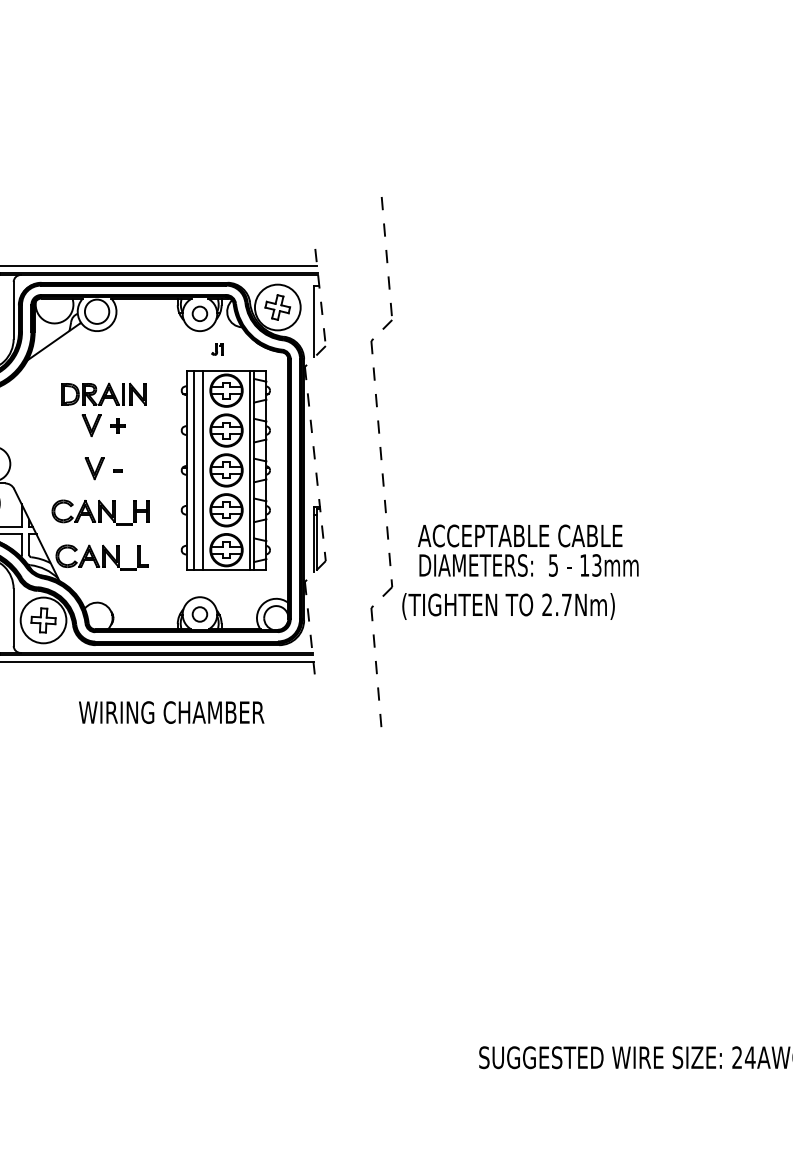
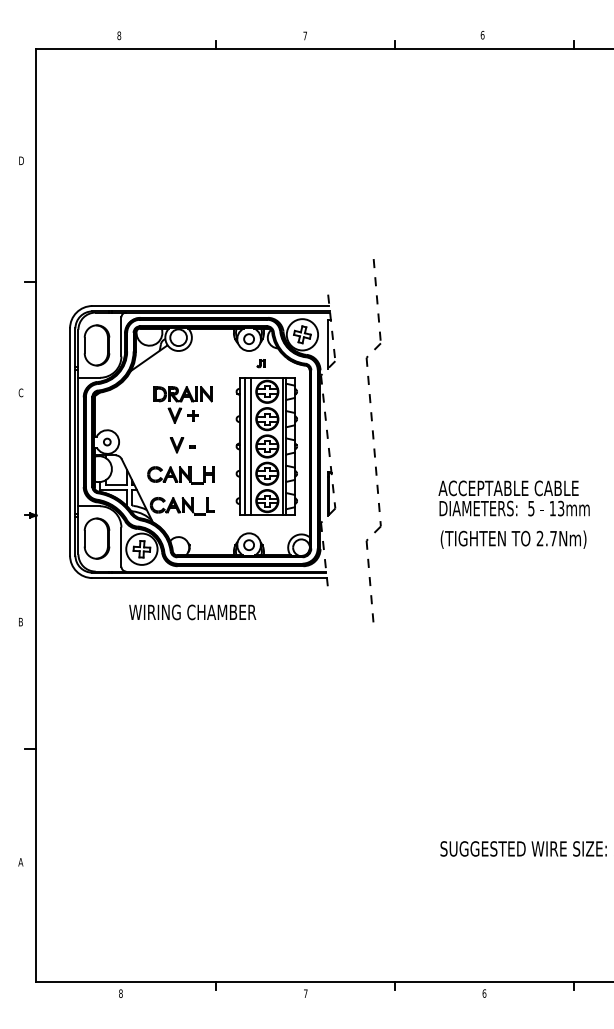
text: (527, 550) -> (513, 498), moved
text: (508, 606) -> (513, 539), moved
text: (171, 712) -> (192, 612), moved

